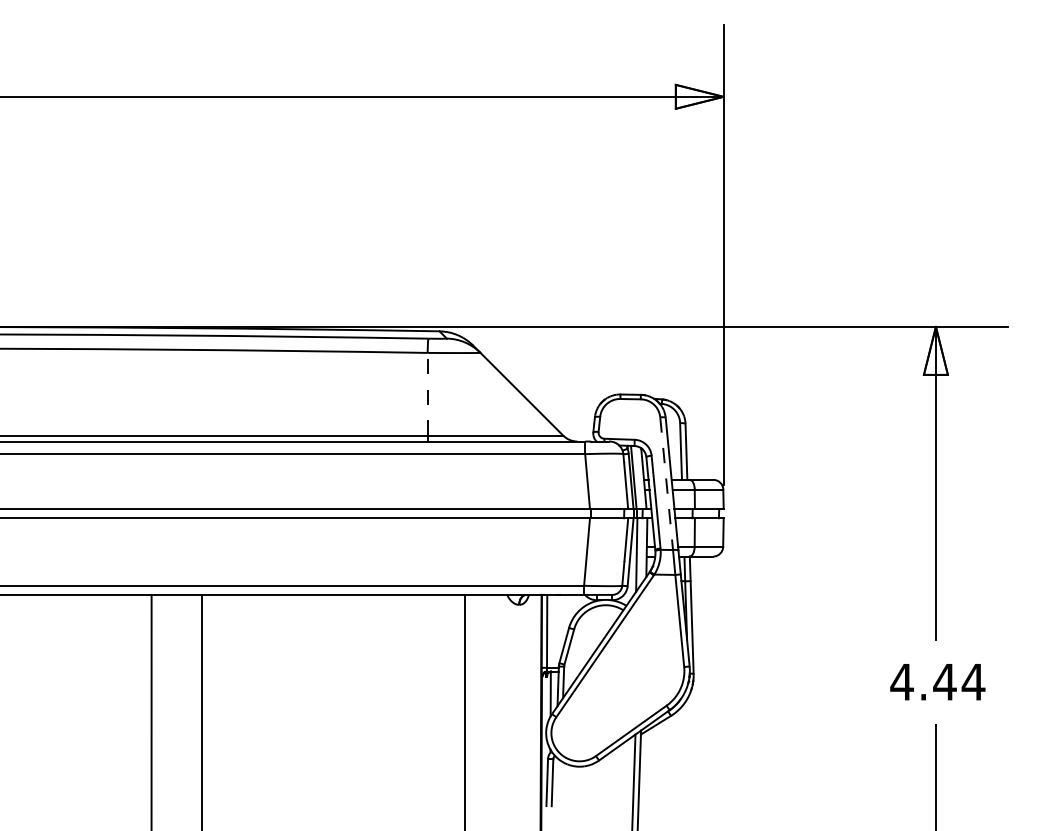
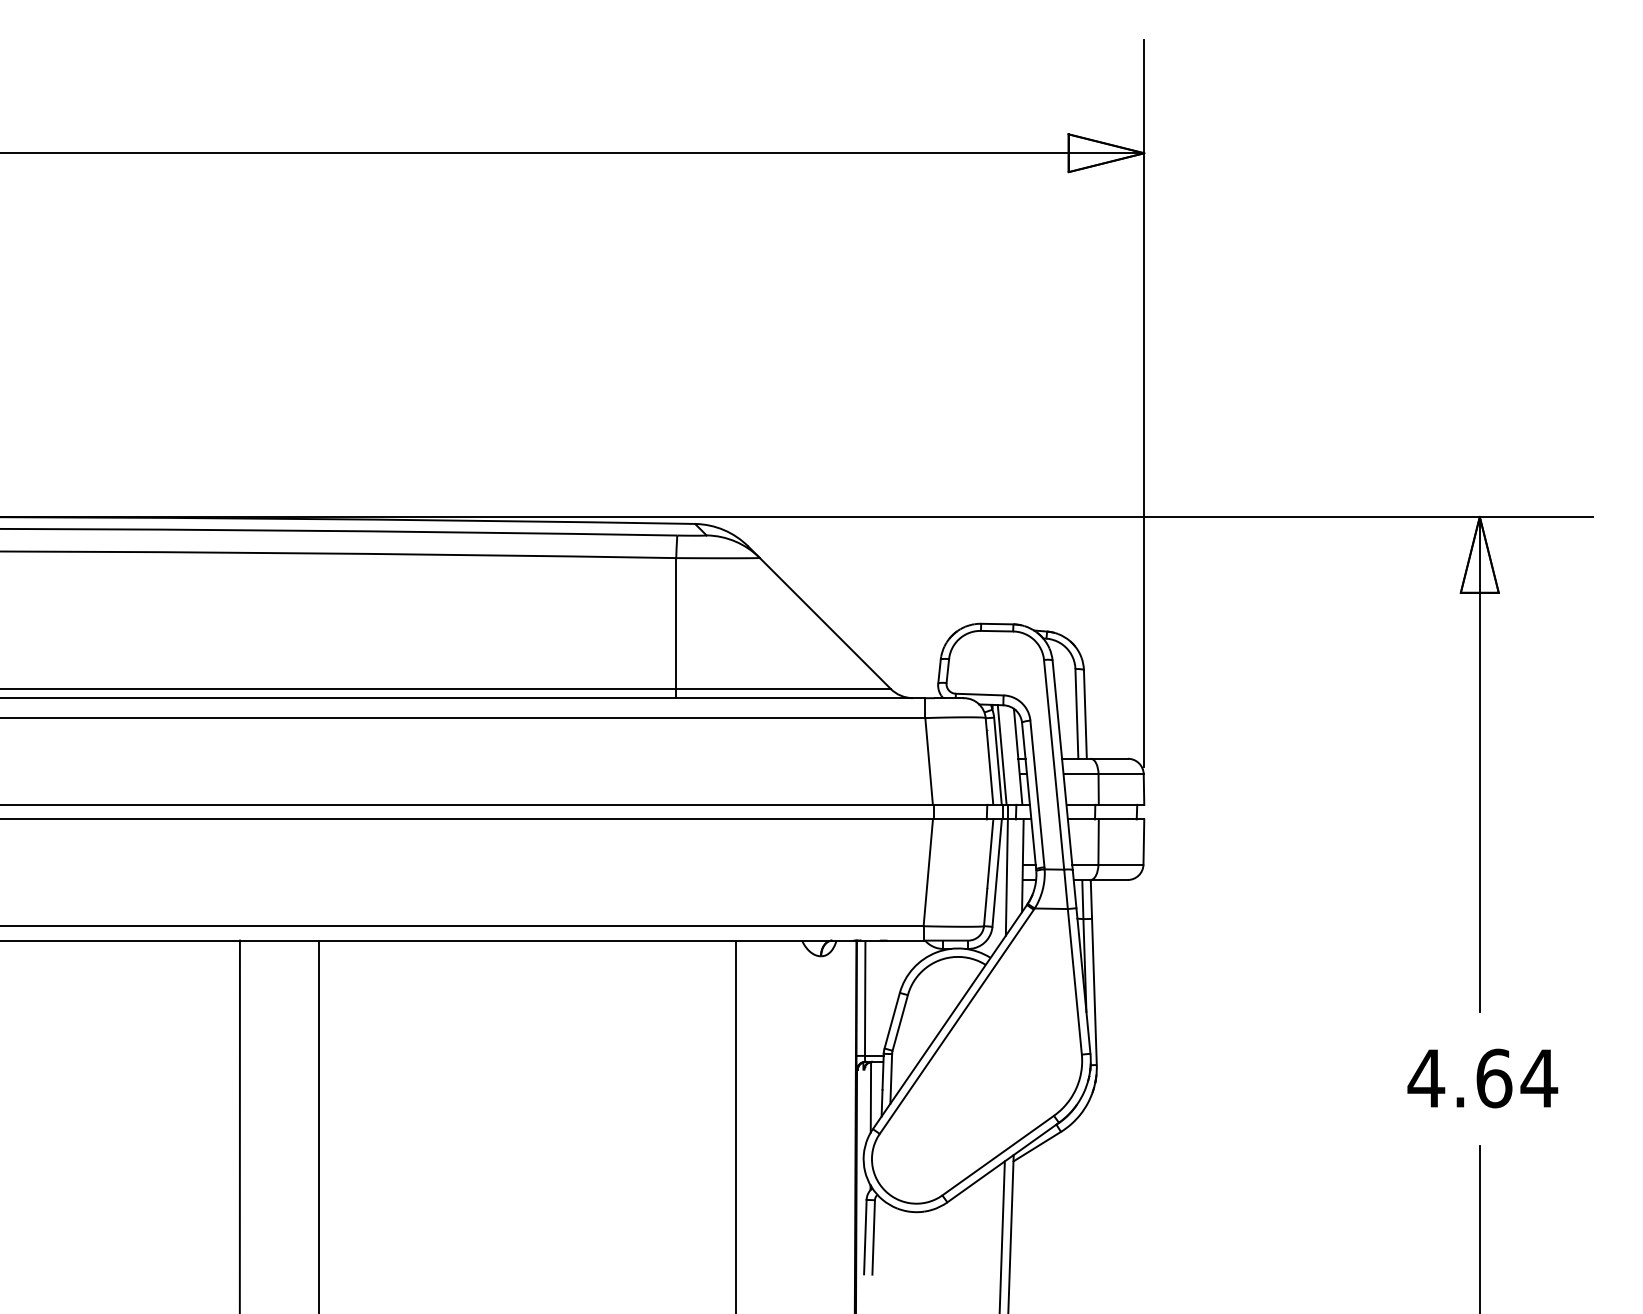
line: (427, 393) -> (676, 622), dashed -> solid
line: (666, 483) -> (1053, 764), dashed -> solid
text: (944, 681) -> (1493, 1077), 4.44 -> 4.64

